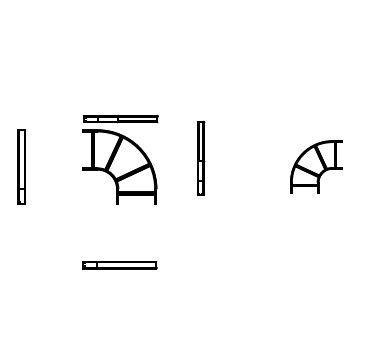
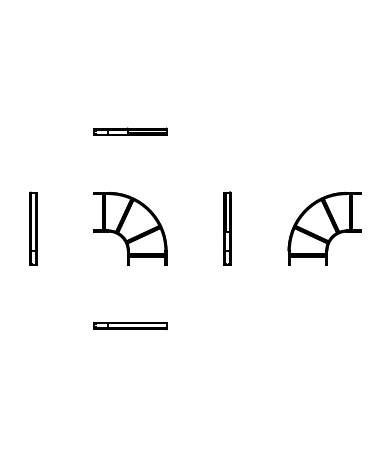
part: (120, 118) -> (130, 131), moved
part: (200, 158) -> (227, 228), moved
part: (316, 166) -> (324, 228), size x1.43

